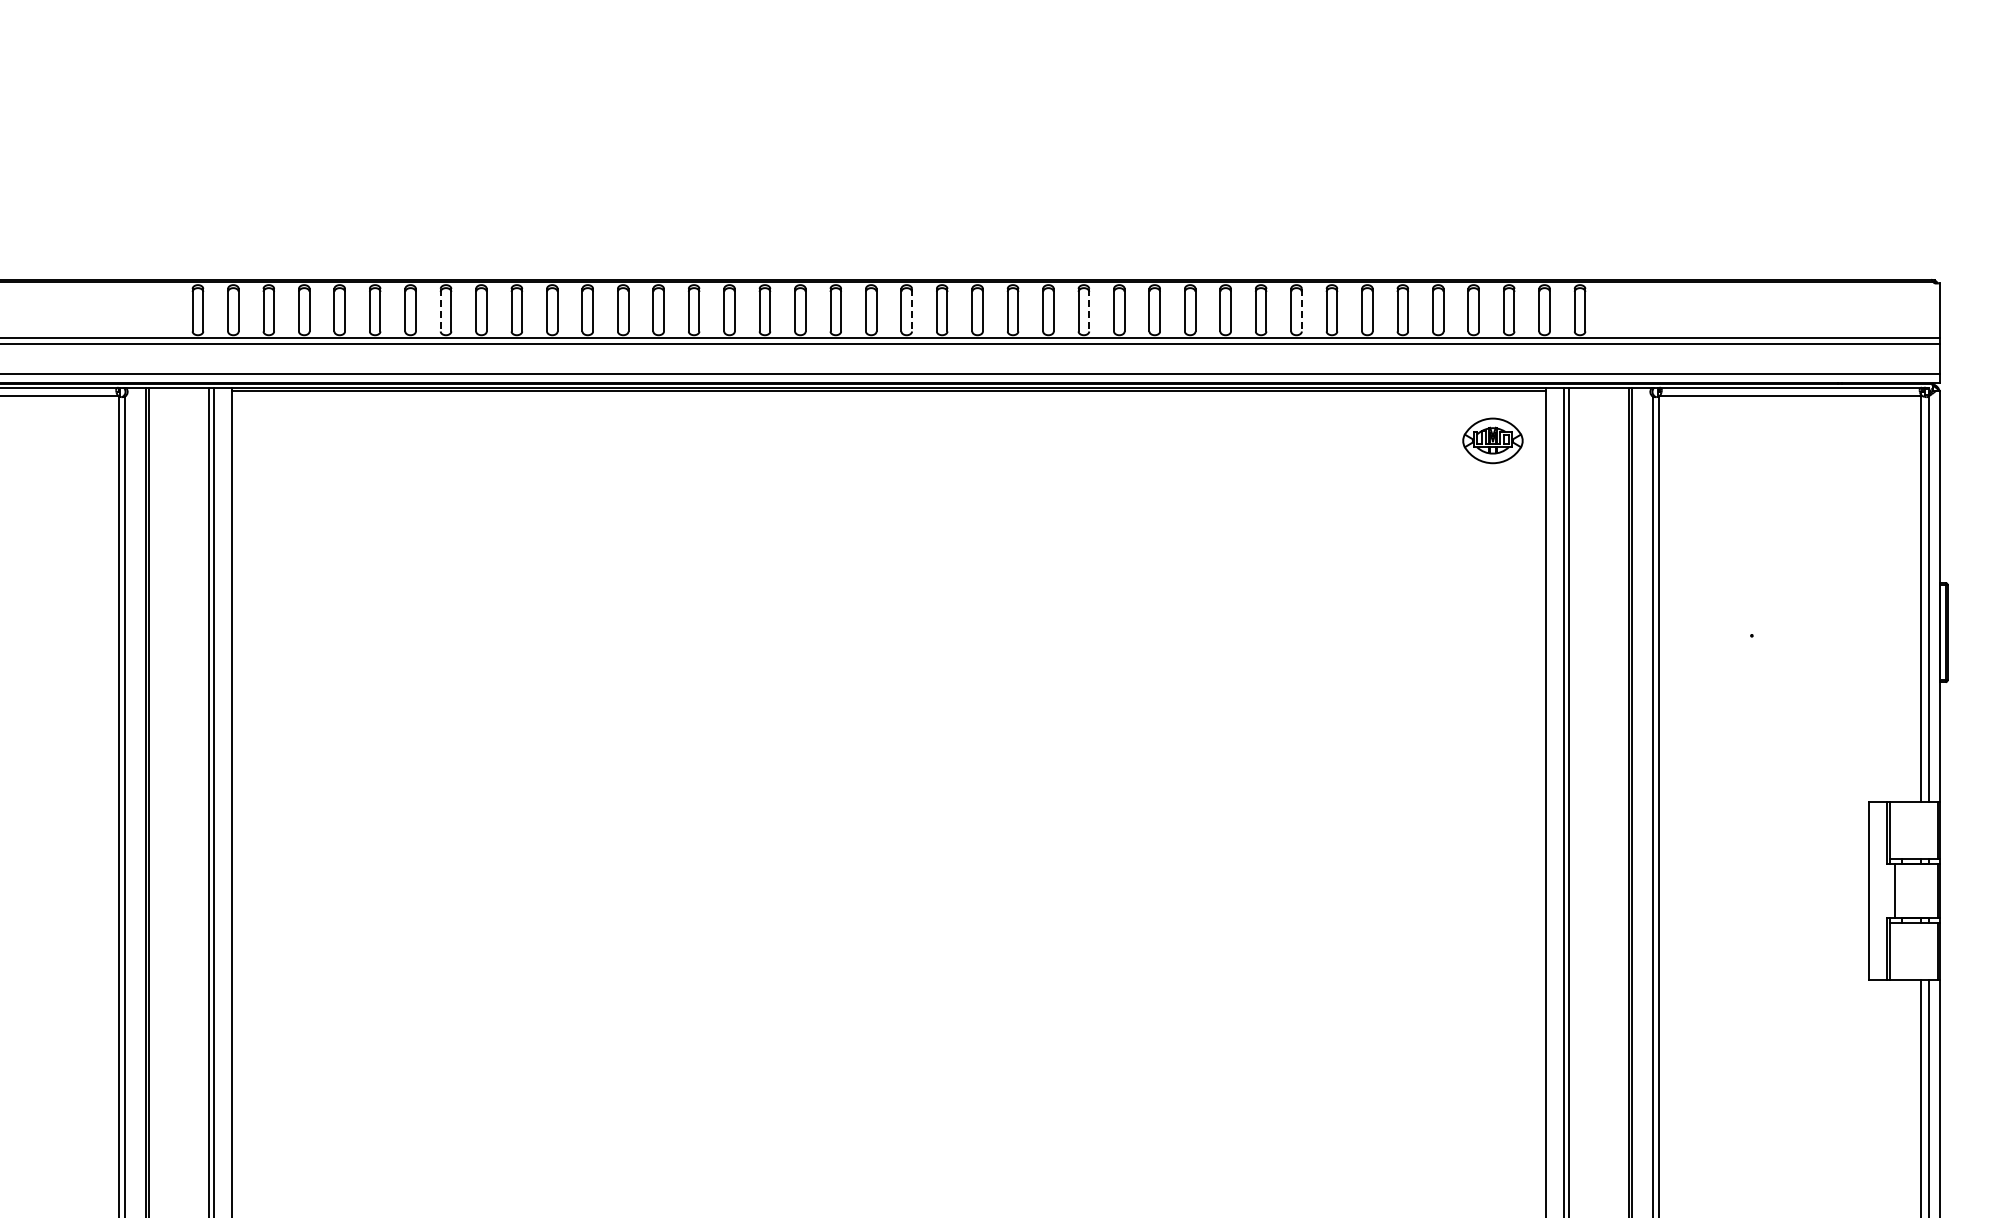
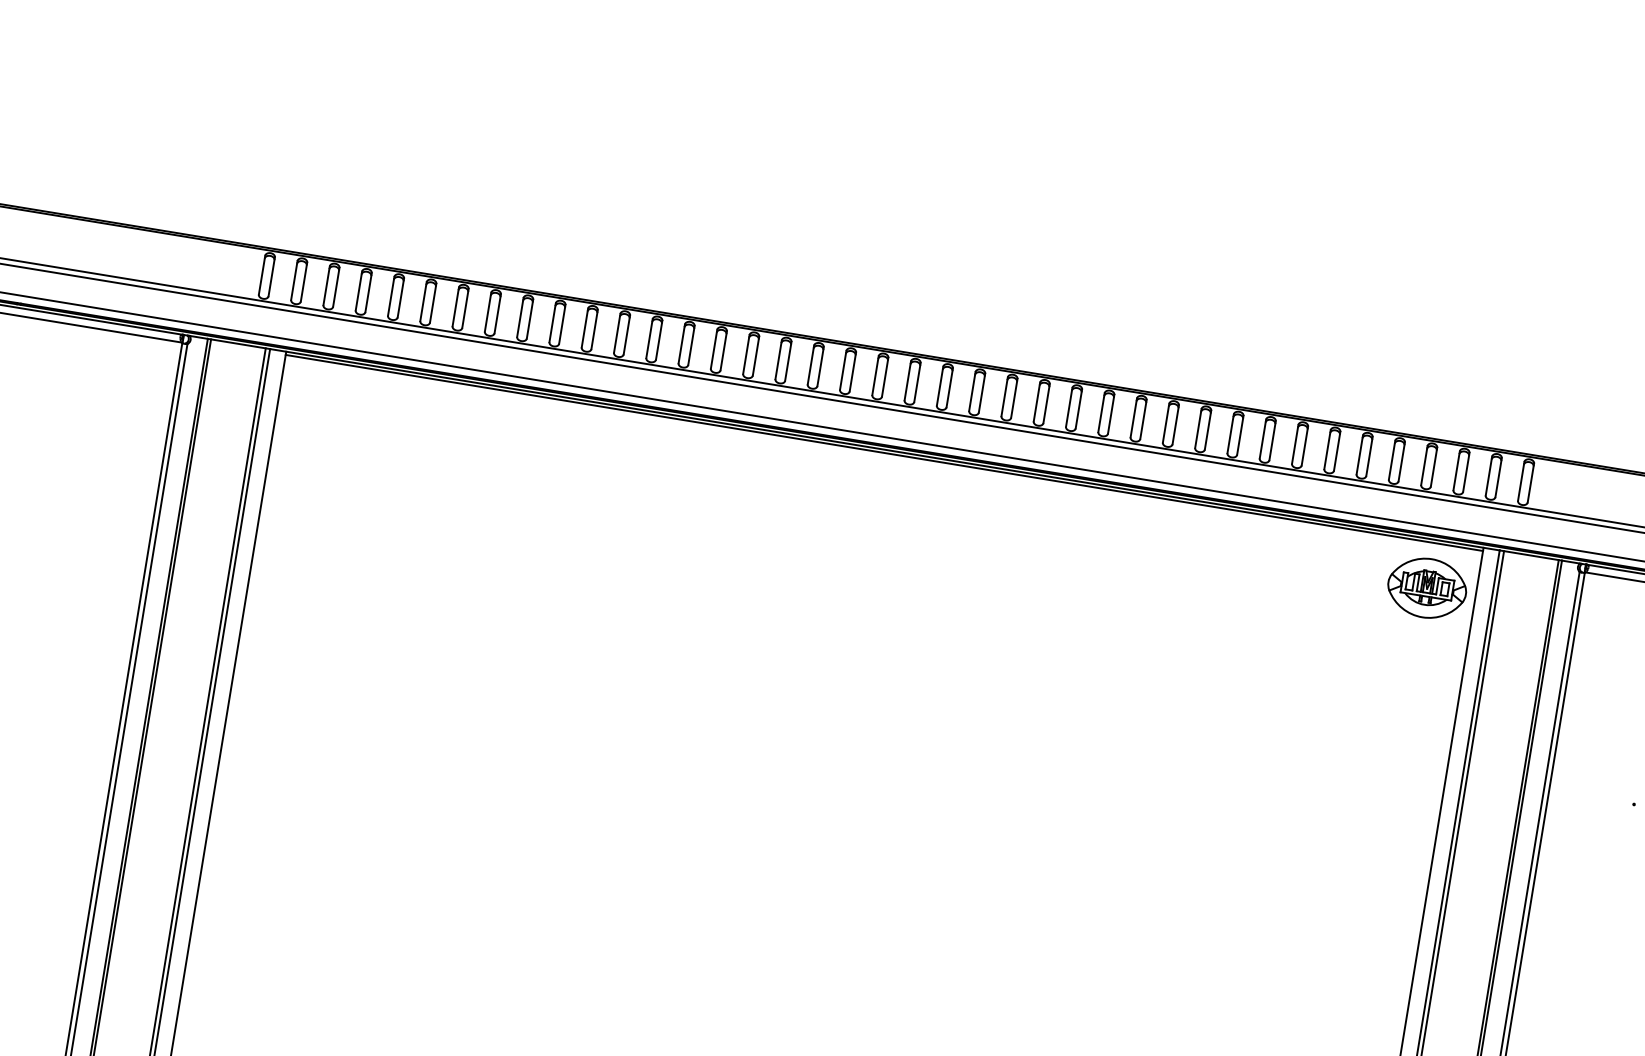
line: (440, 310) -> (487, 312), dashed -> solid
line: (912, 310) -> (917, 382), dashed -> solid
line: (1089, 310) -> (1079, 409), dashed -> solid
line: (1301, 310) -> (1272, 440), dashed -> solid
part: (1492, 440) -> (1426, 587), size x1.43

